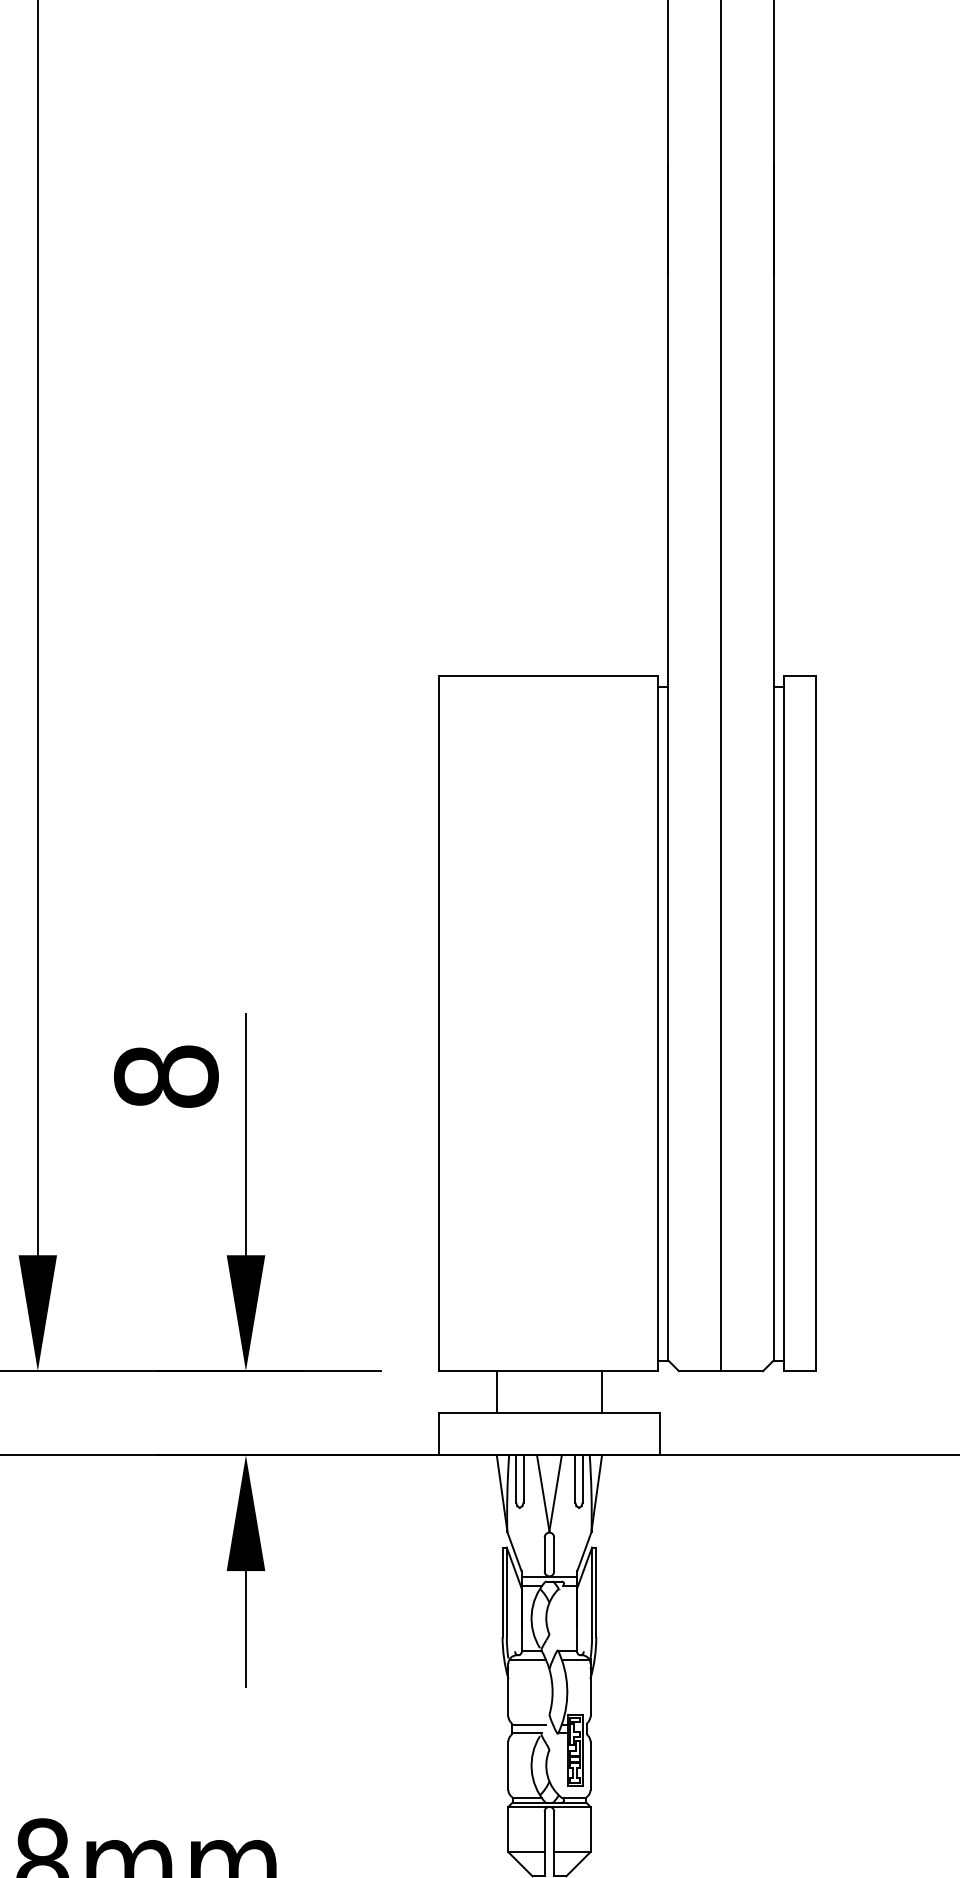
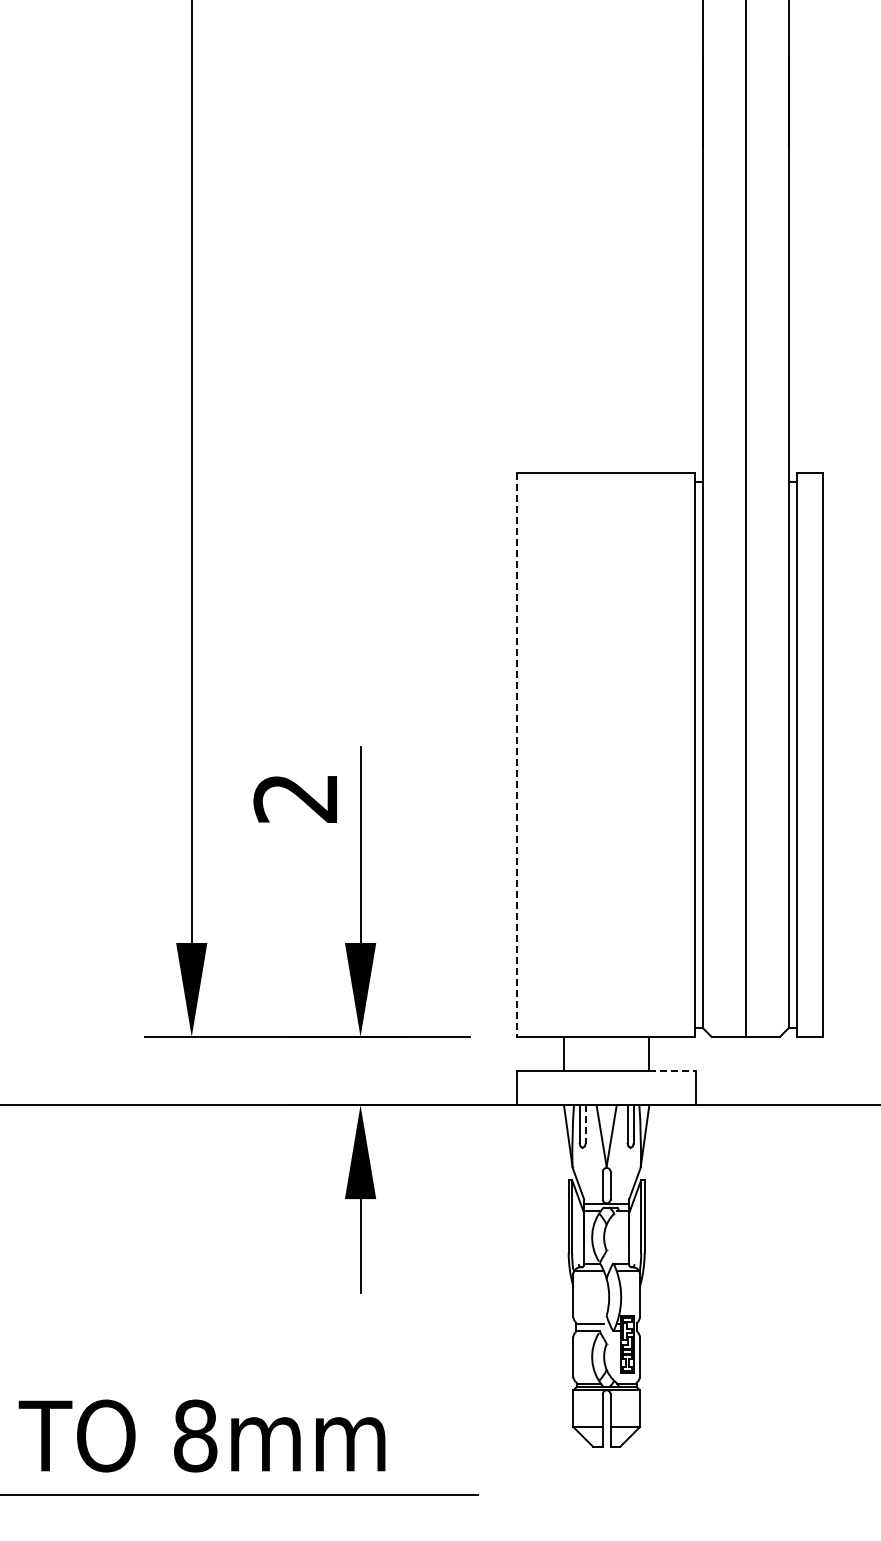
line: (439, 1024) -> (517, 755), solid -> dashed
text: (165, 1075) -> (295, 797), 8 -> 2
line: (631, 1413) -> (673, 1071), solid -> dashed
line: (523, 1479) -> (585, 1124), solid -> dashed

